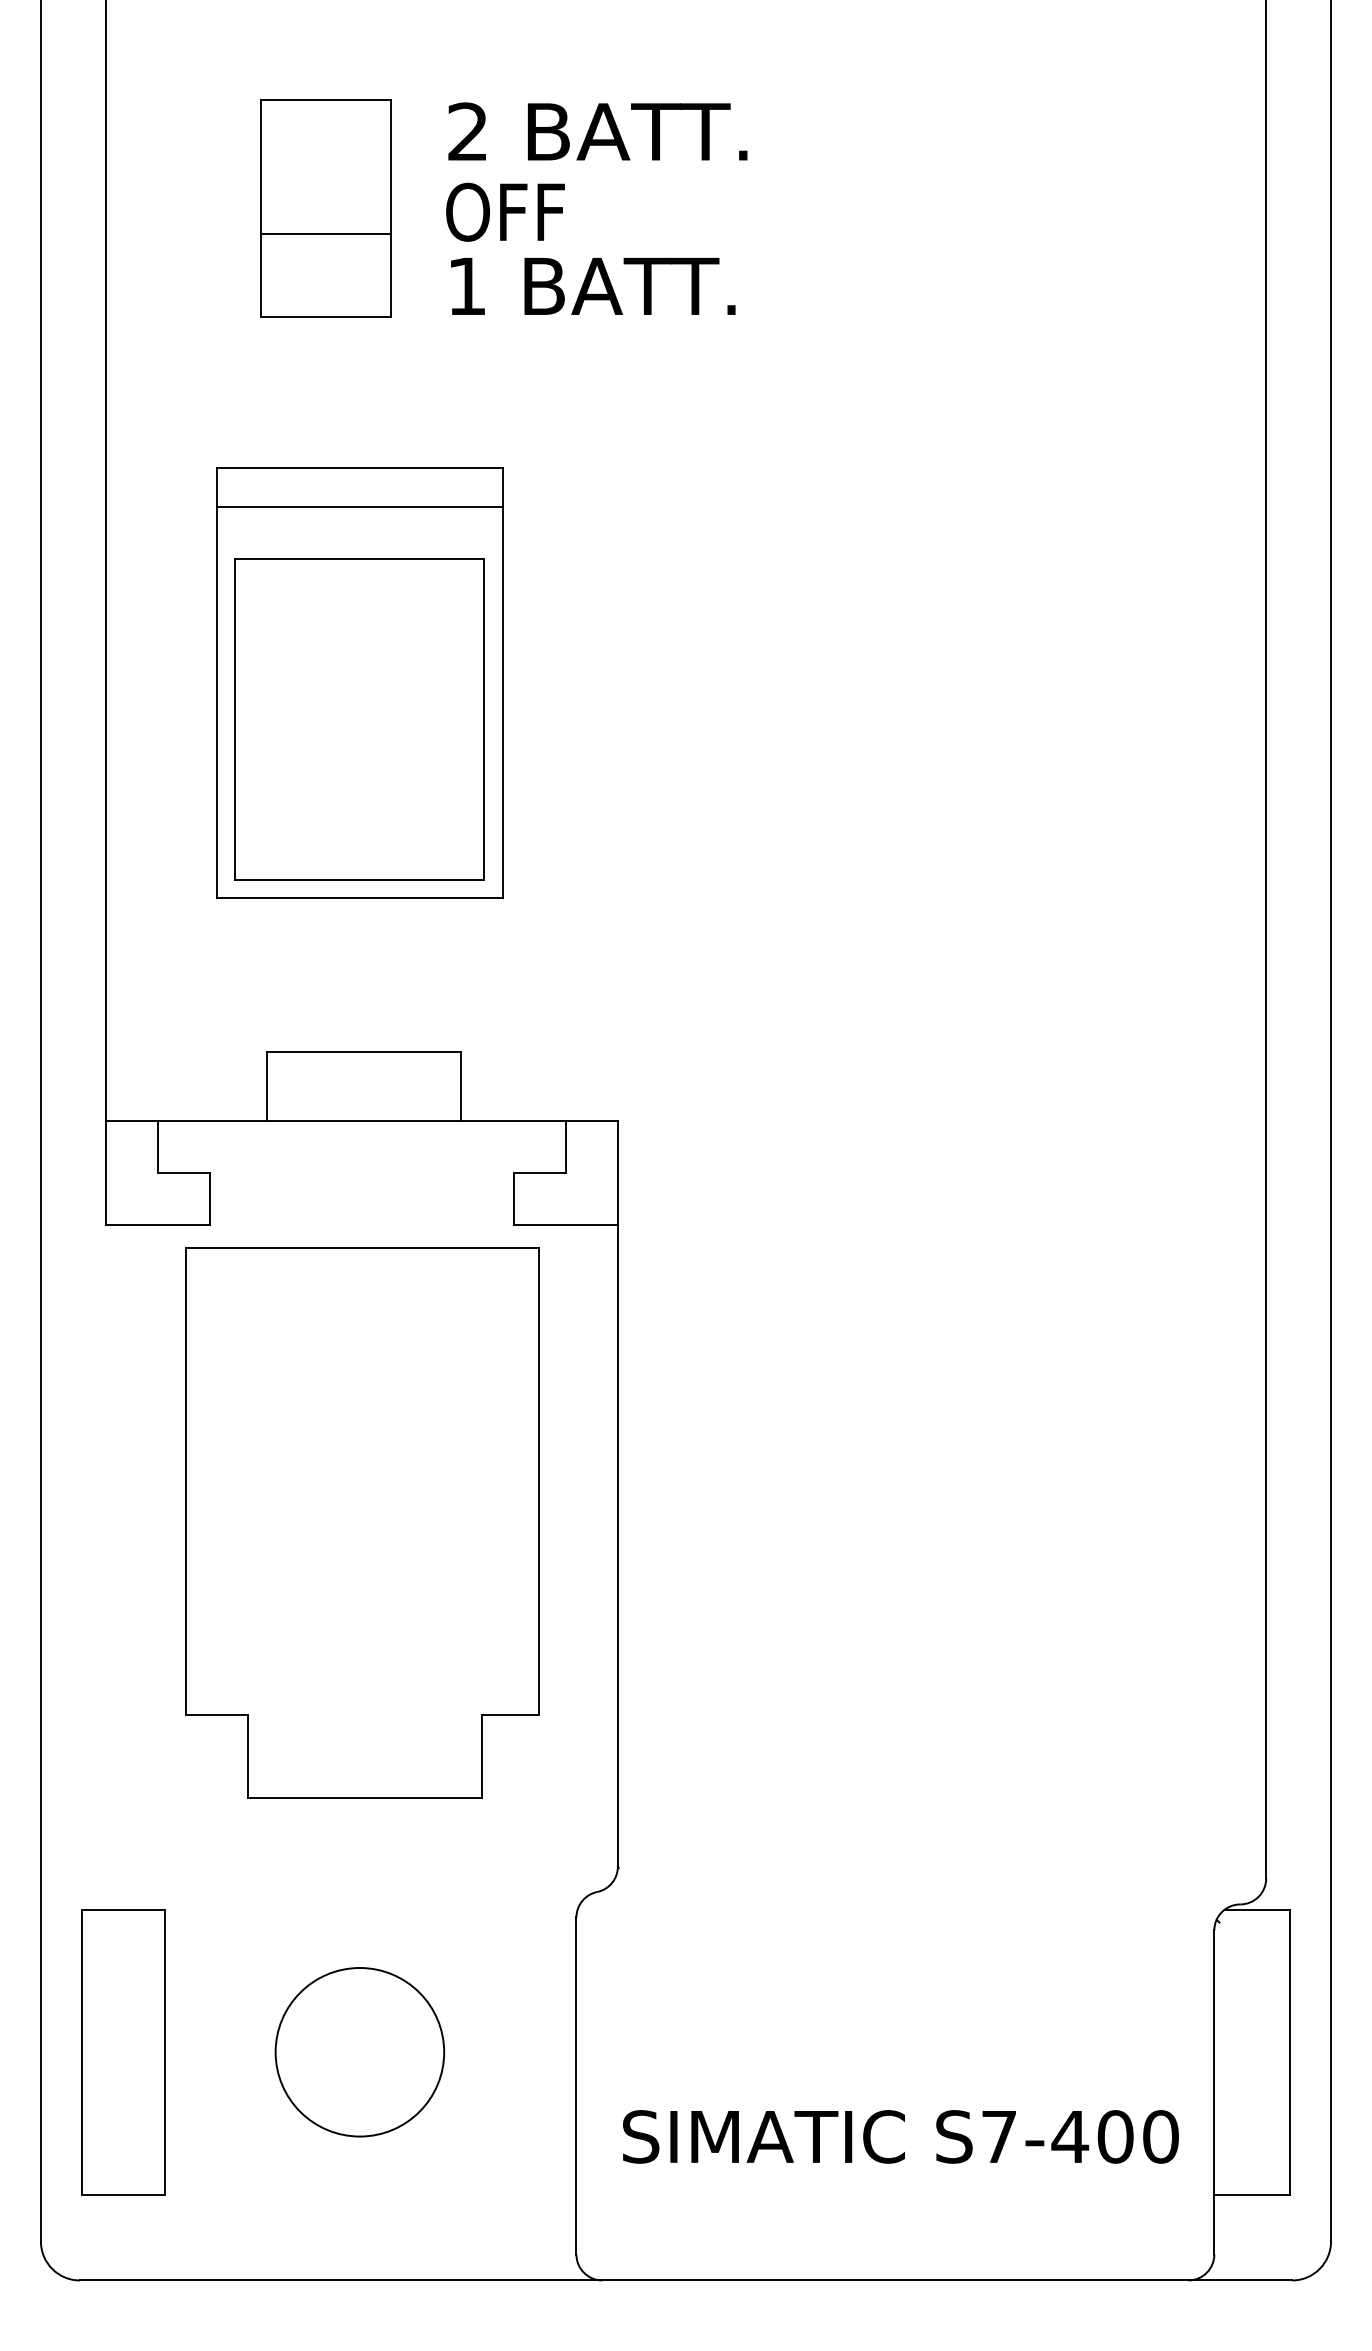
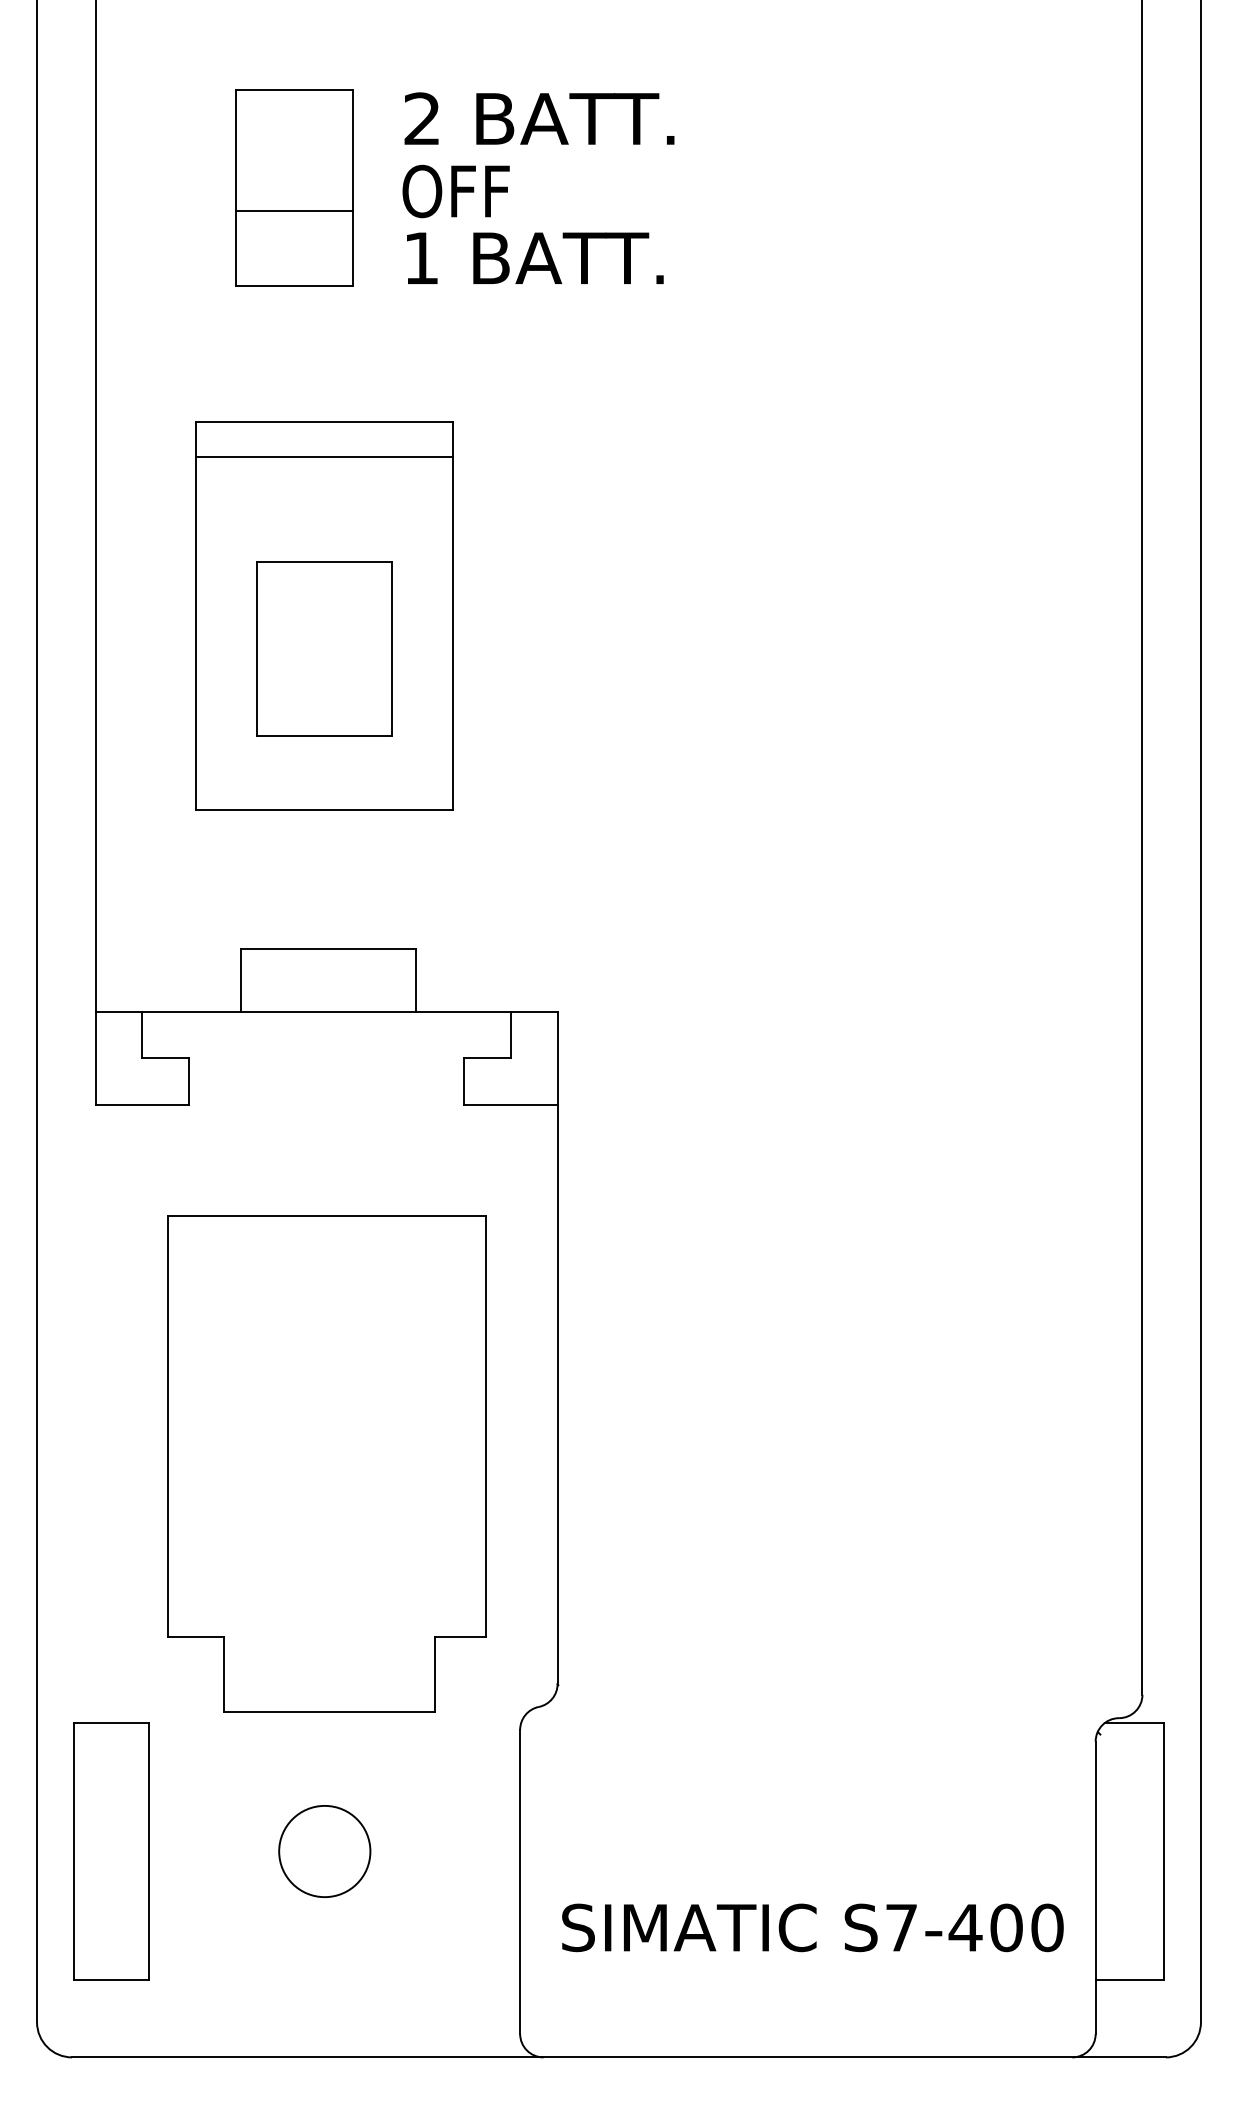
part: (359, 719) -> (324, 649), size x0.6
part: (362, 1522) -> (327, 1462), moved
circle: (359, 2051) -> (324, 1850), size x0.6

